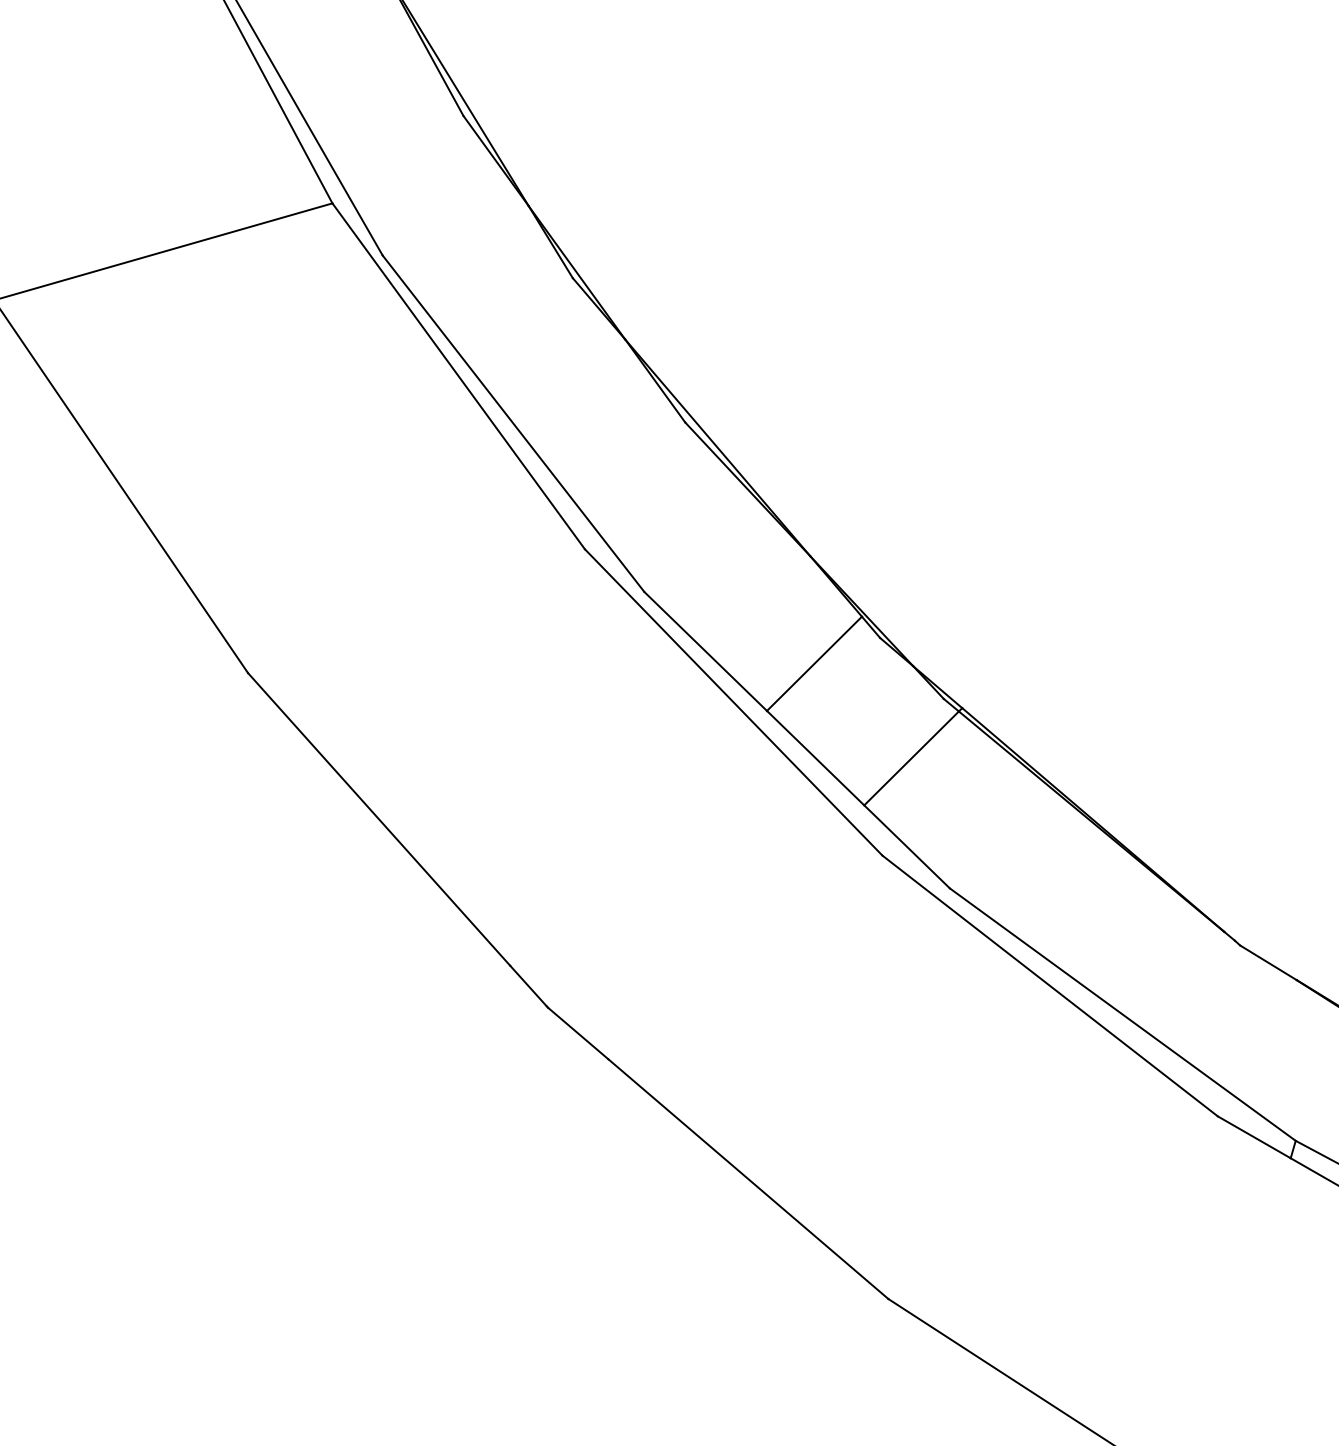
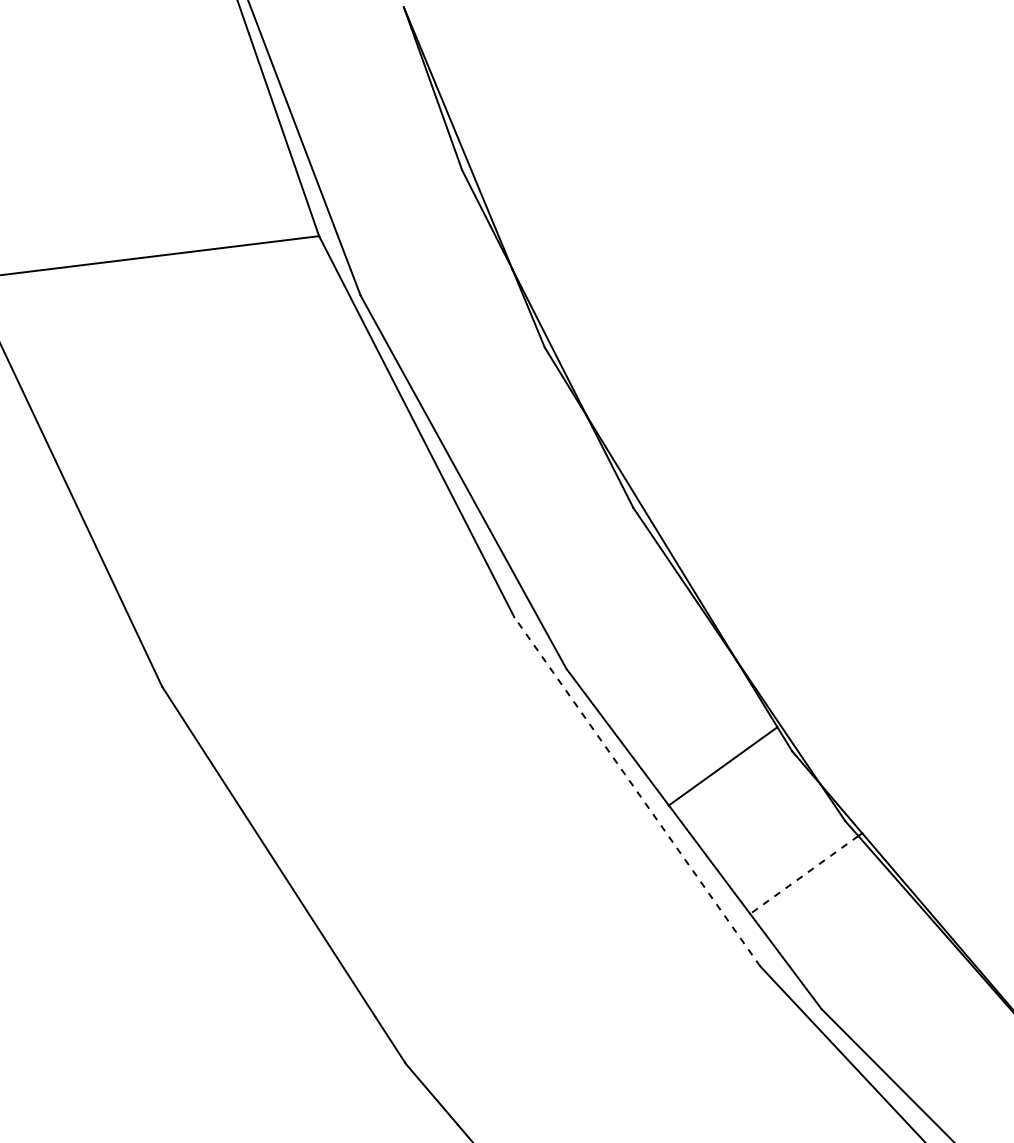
line: (733, 702) -> (637, 791), solid -> dashed
line: (911, 758) -> (804, 875), solid -> dashed

